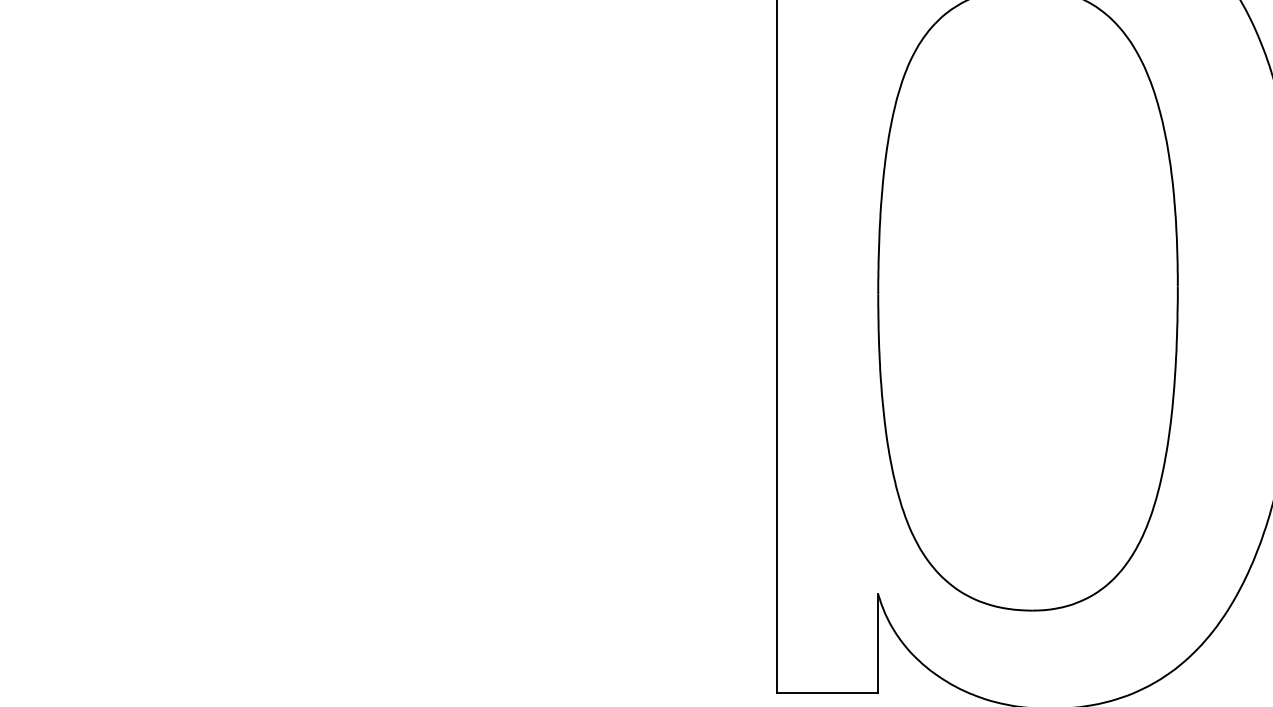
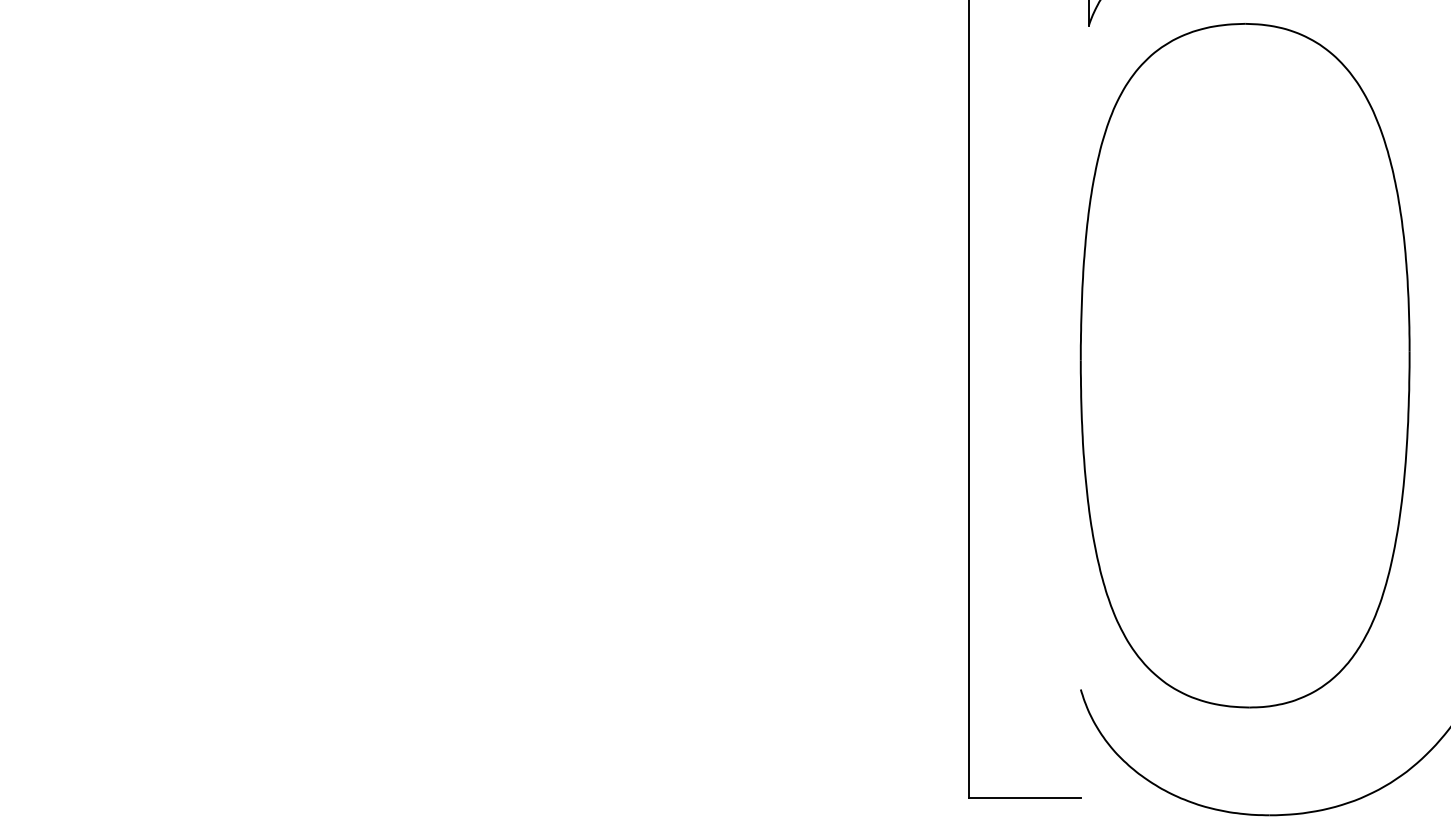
line: (877, 643) -> (1080, 743), removed

